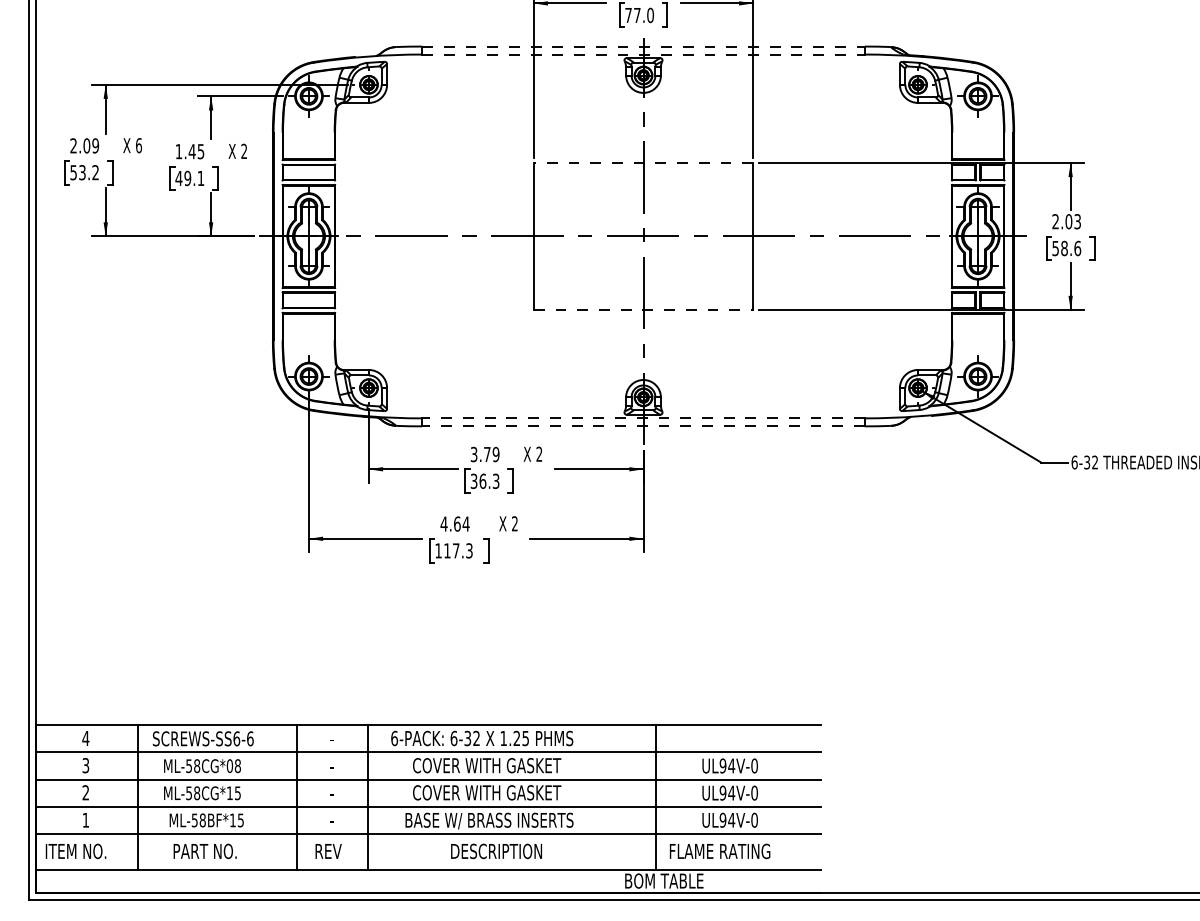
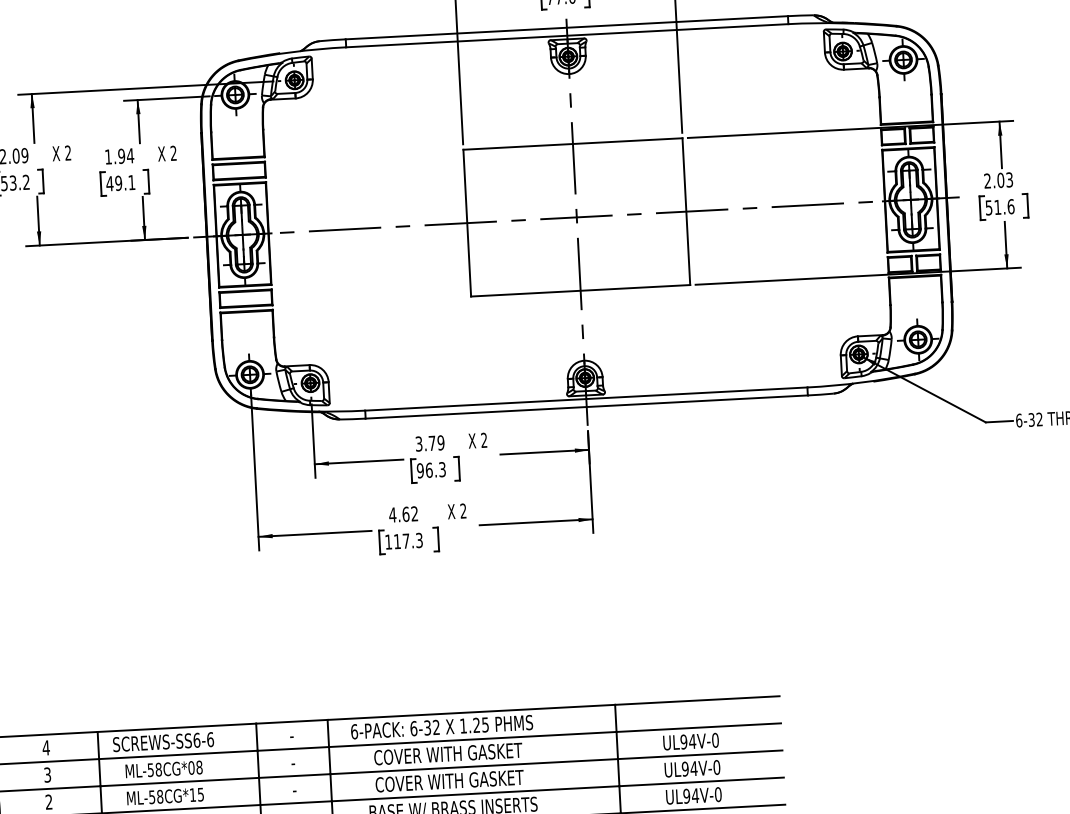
line: (644, 46) -> (567, 27), dashed -> solid
line: (644, 54) -> (568, 35), dashed -> solid
text: (139, 145) -> (68, 152), 6 -> 2
text: (196, 151) -> (125, 155), 1.45 -> 1.94
line: (643, 162) -> (572, 143), dashed -> solid
text: (1064, 248) -> (997, 207), 58.6 -> 51.6
line: (643, 309) -> (580, 290), dashed -> solid
line: (643, 418) -> (586, 399), dashed -> solid
line: (643, 426) -> (586, 407), dashed -> solid
text: (473, 480) -> (419, 469), 36.3 -> 96.3
text: (465, 523) -> (414, 513), 4.64 -> 4.62

